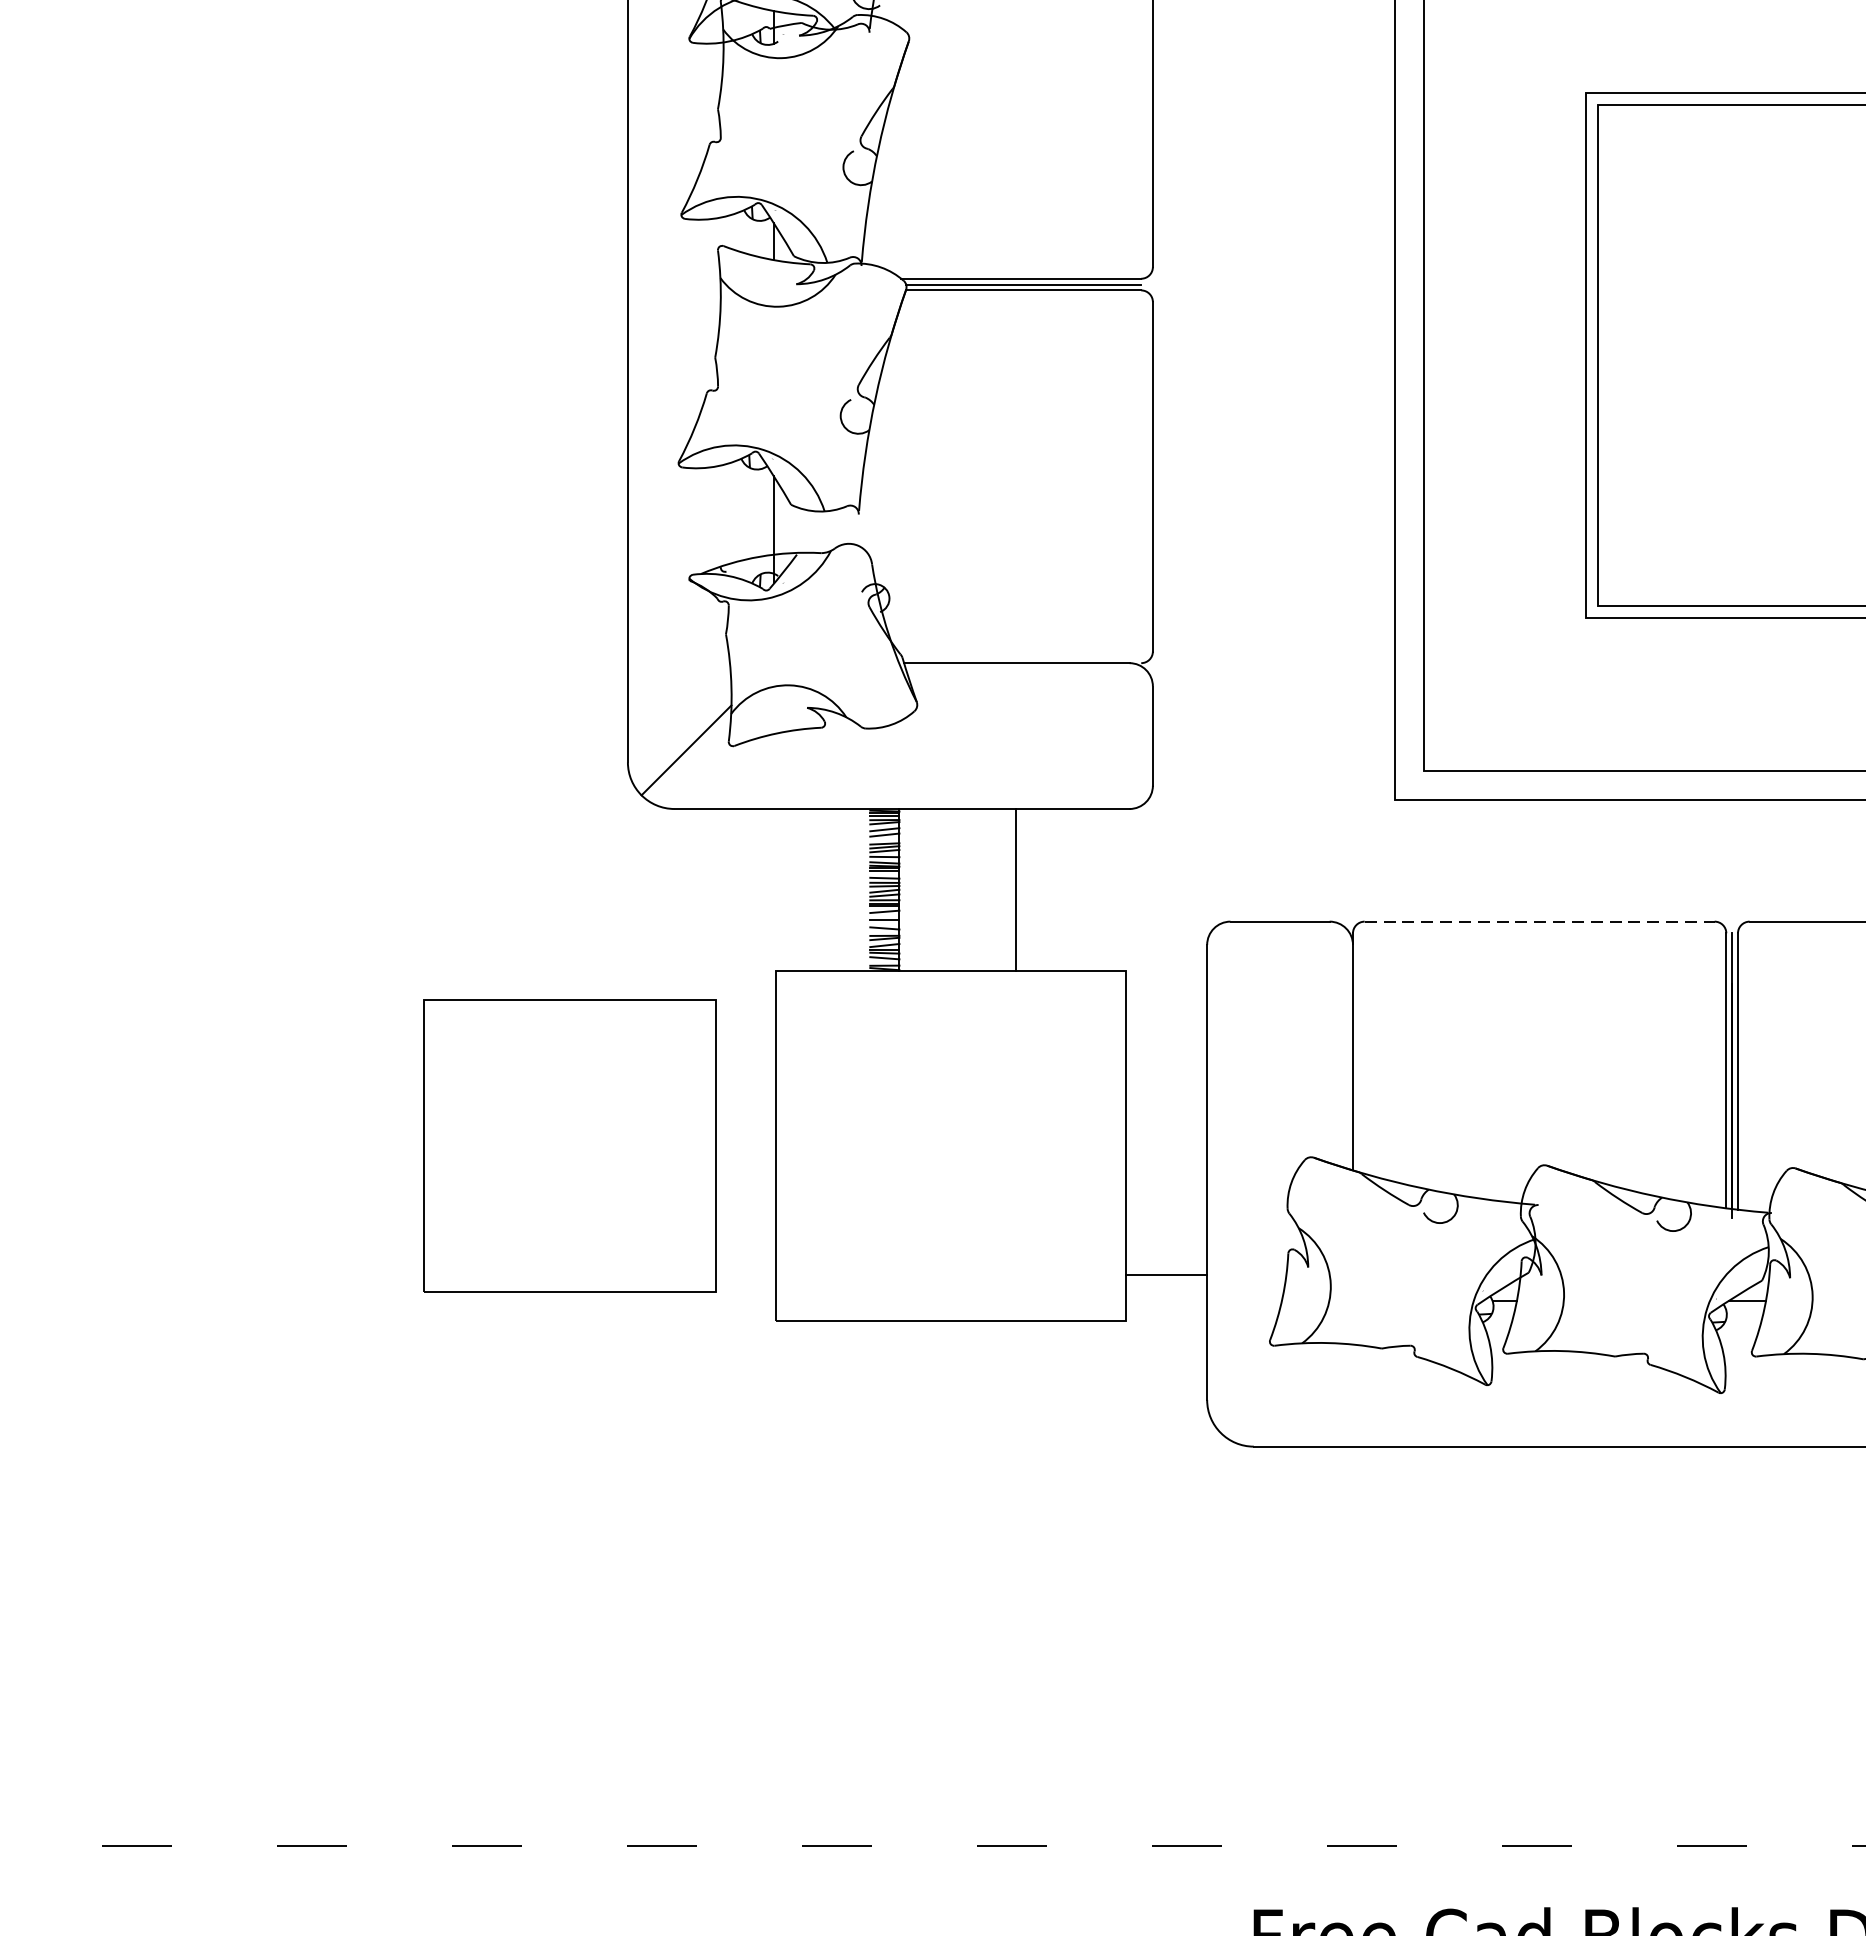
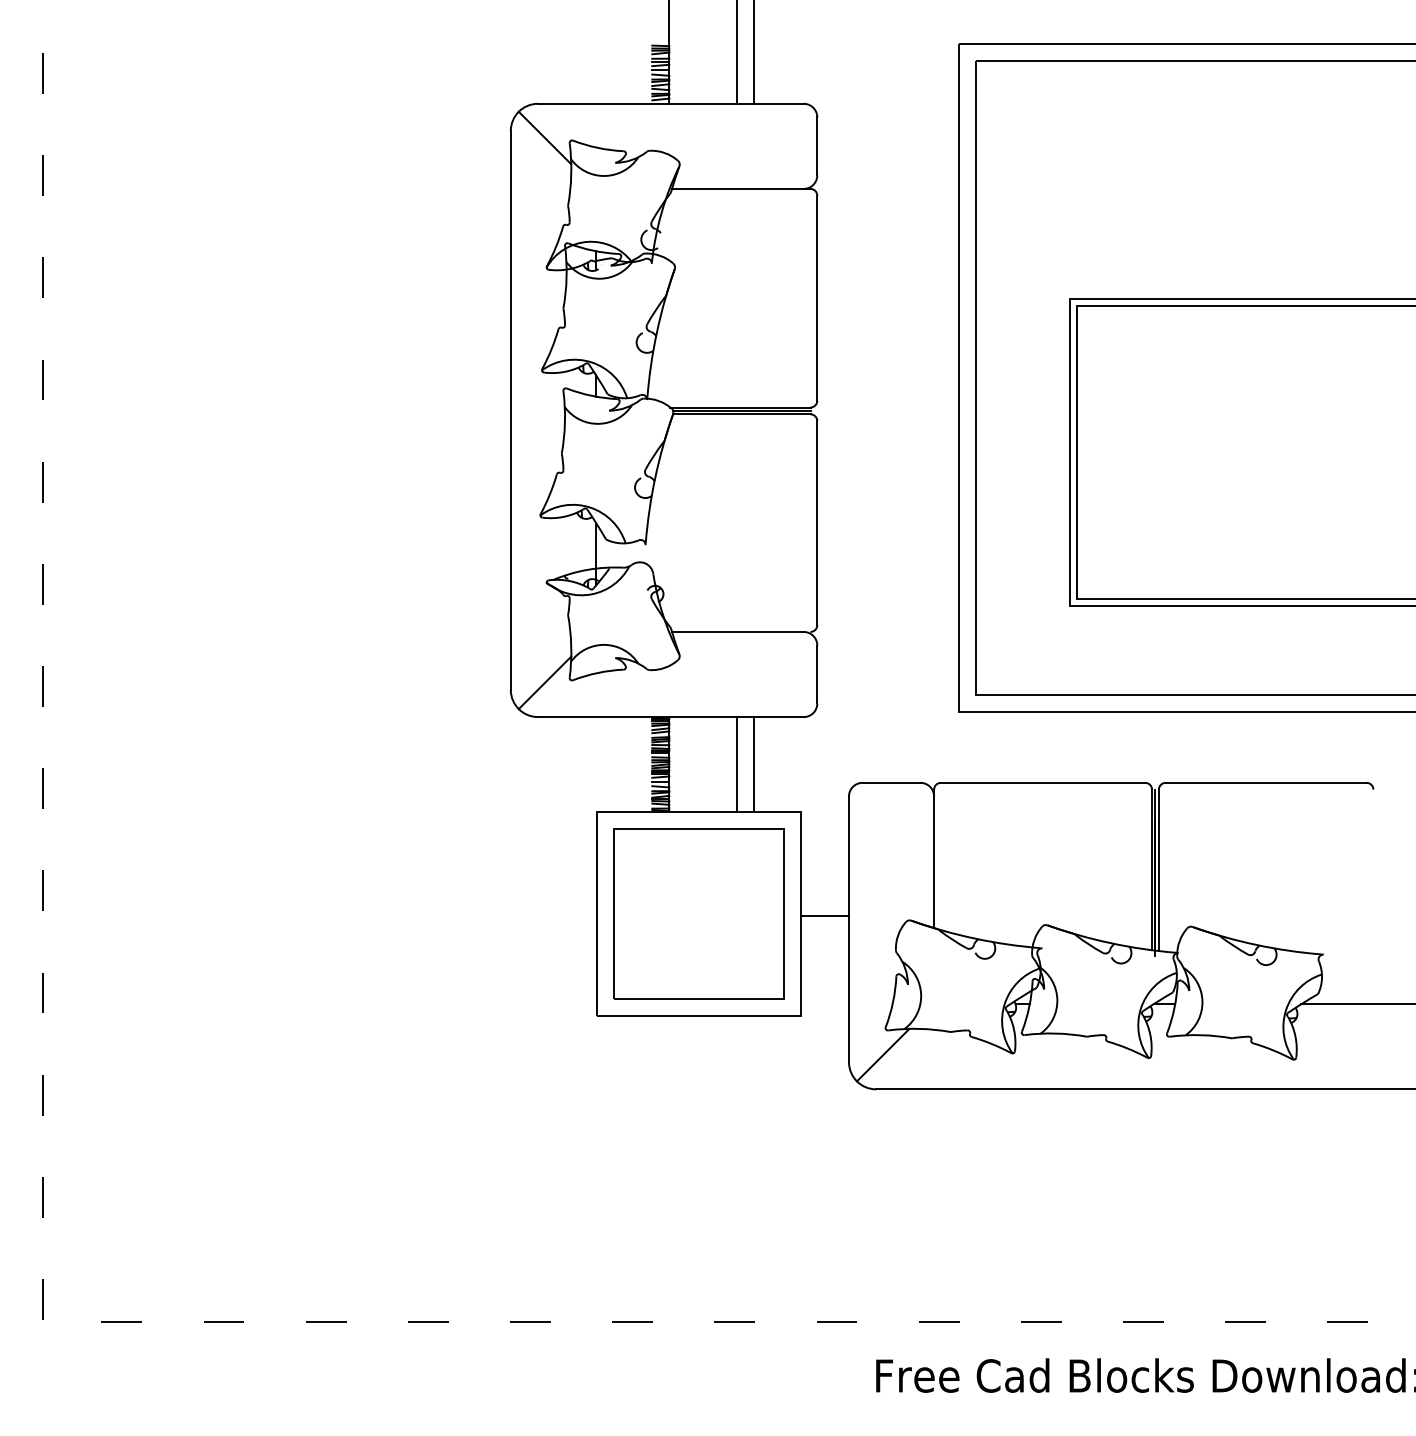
line: (1045, 890) -> (754, 764), added
line: (1540, 921) -> (1043, 782), dashed -> solid
part: (569, 1145) -> (698, 913), moved
line: (1165, 1275) -> (824, 916), moved
line: (1264, 1386) -> (882, 1054), added

